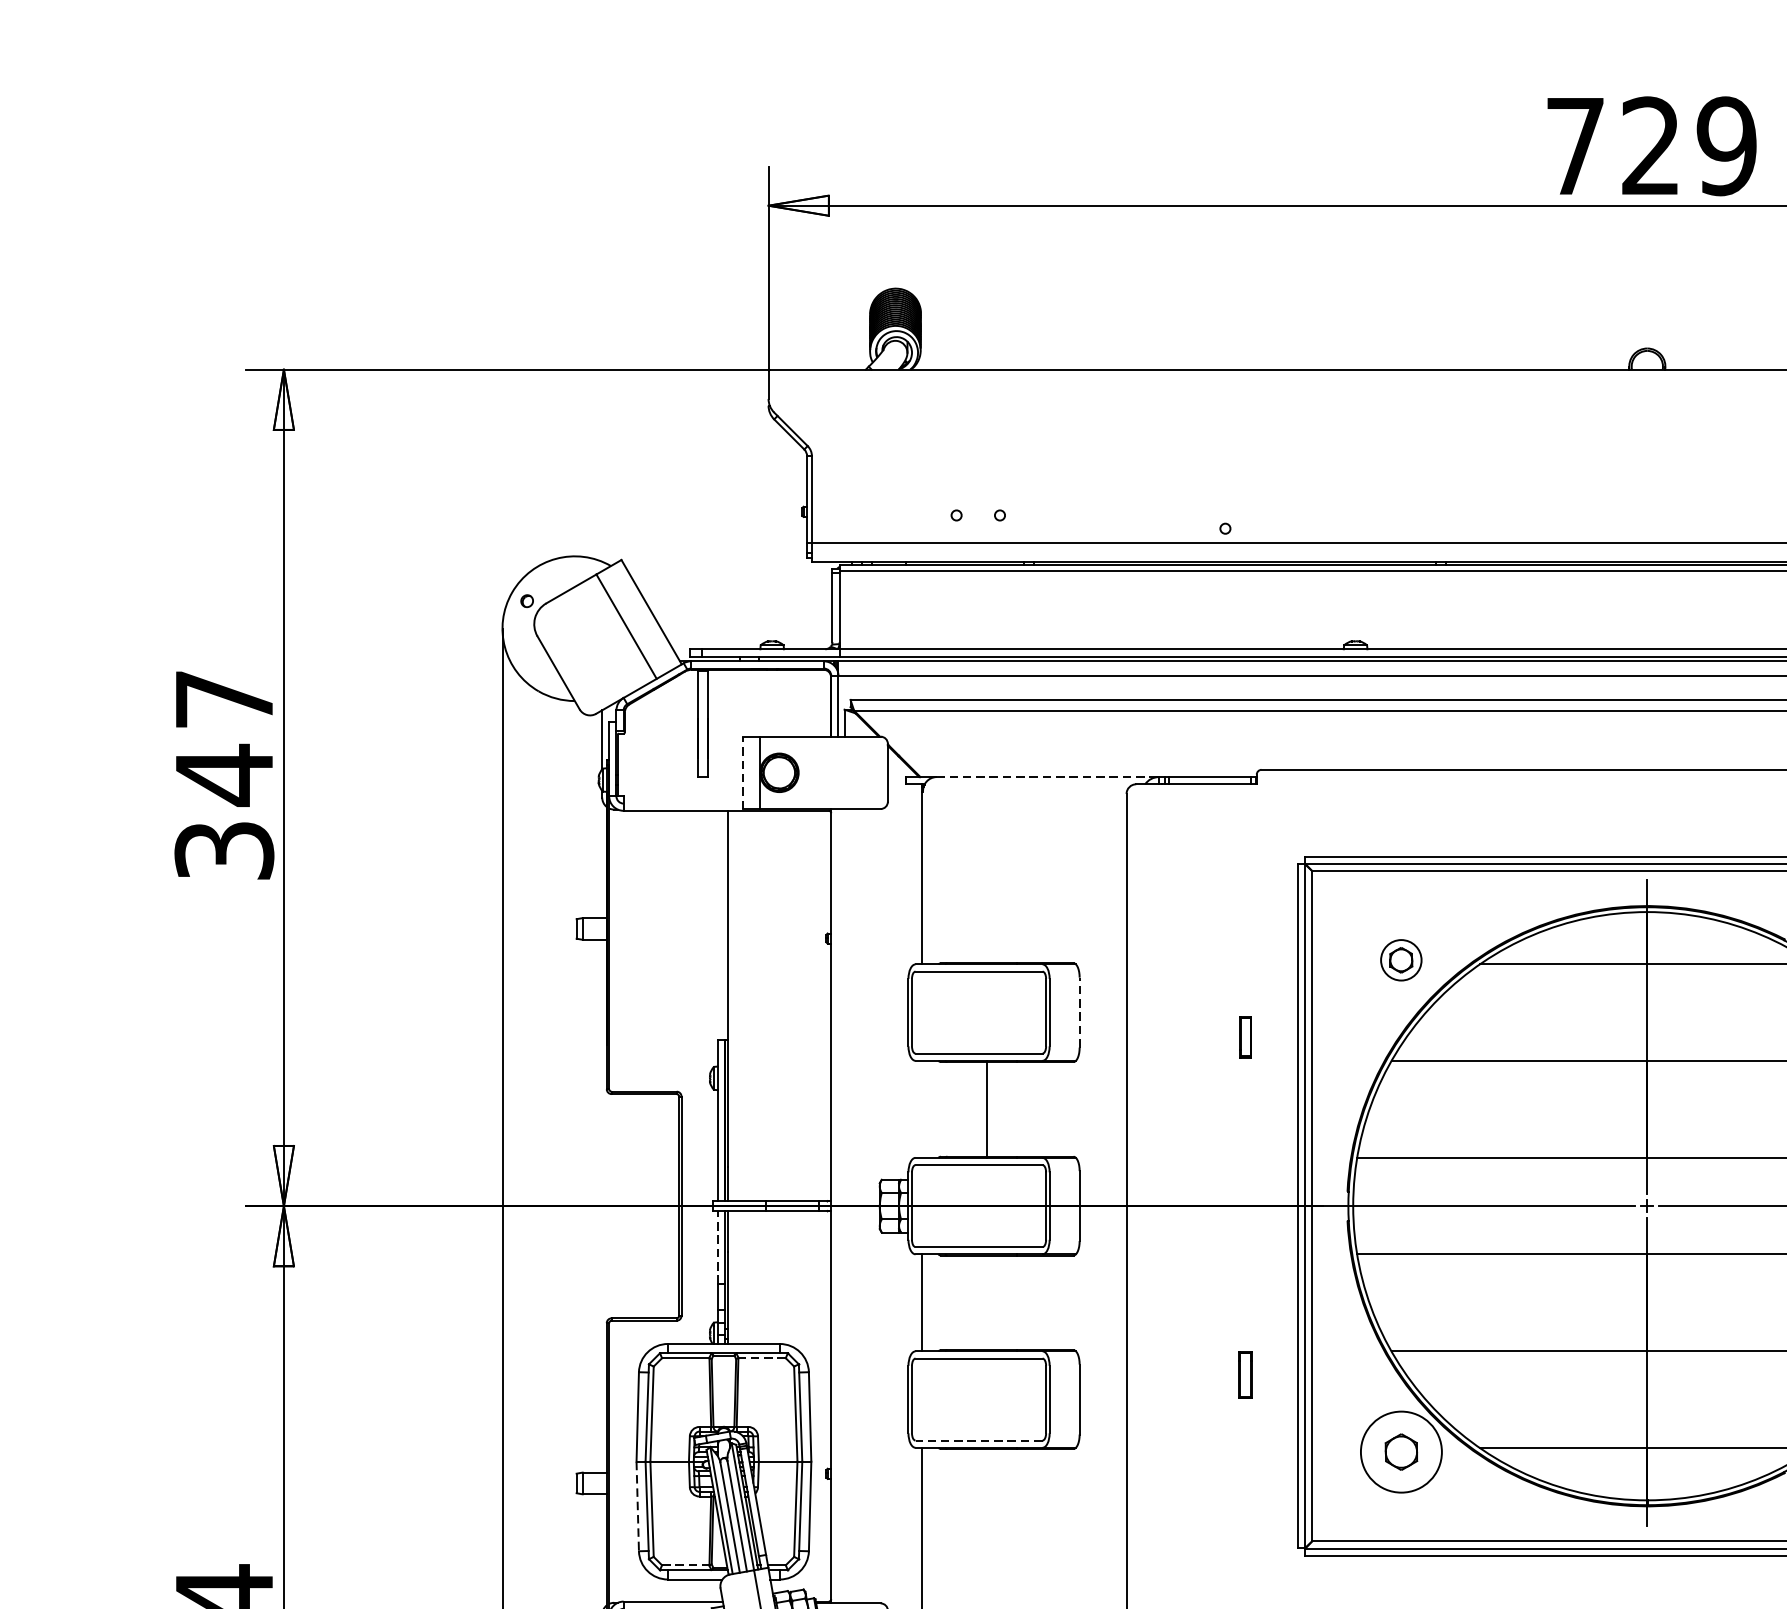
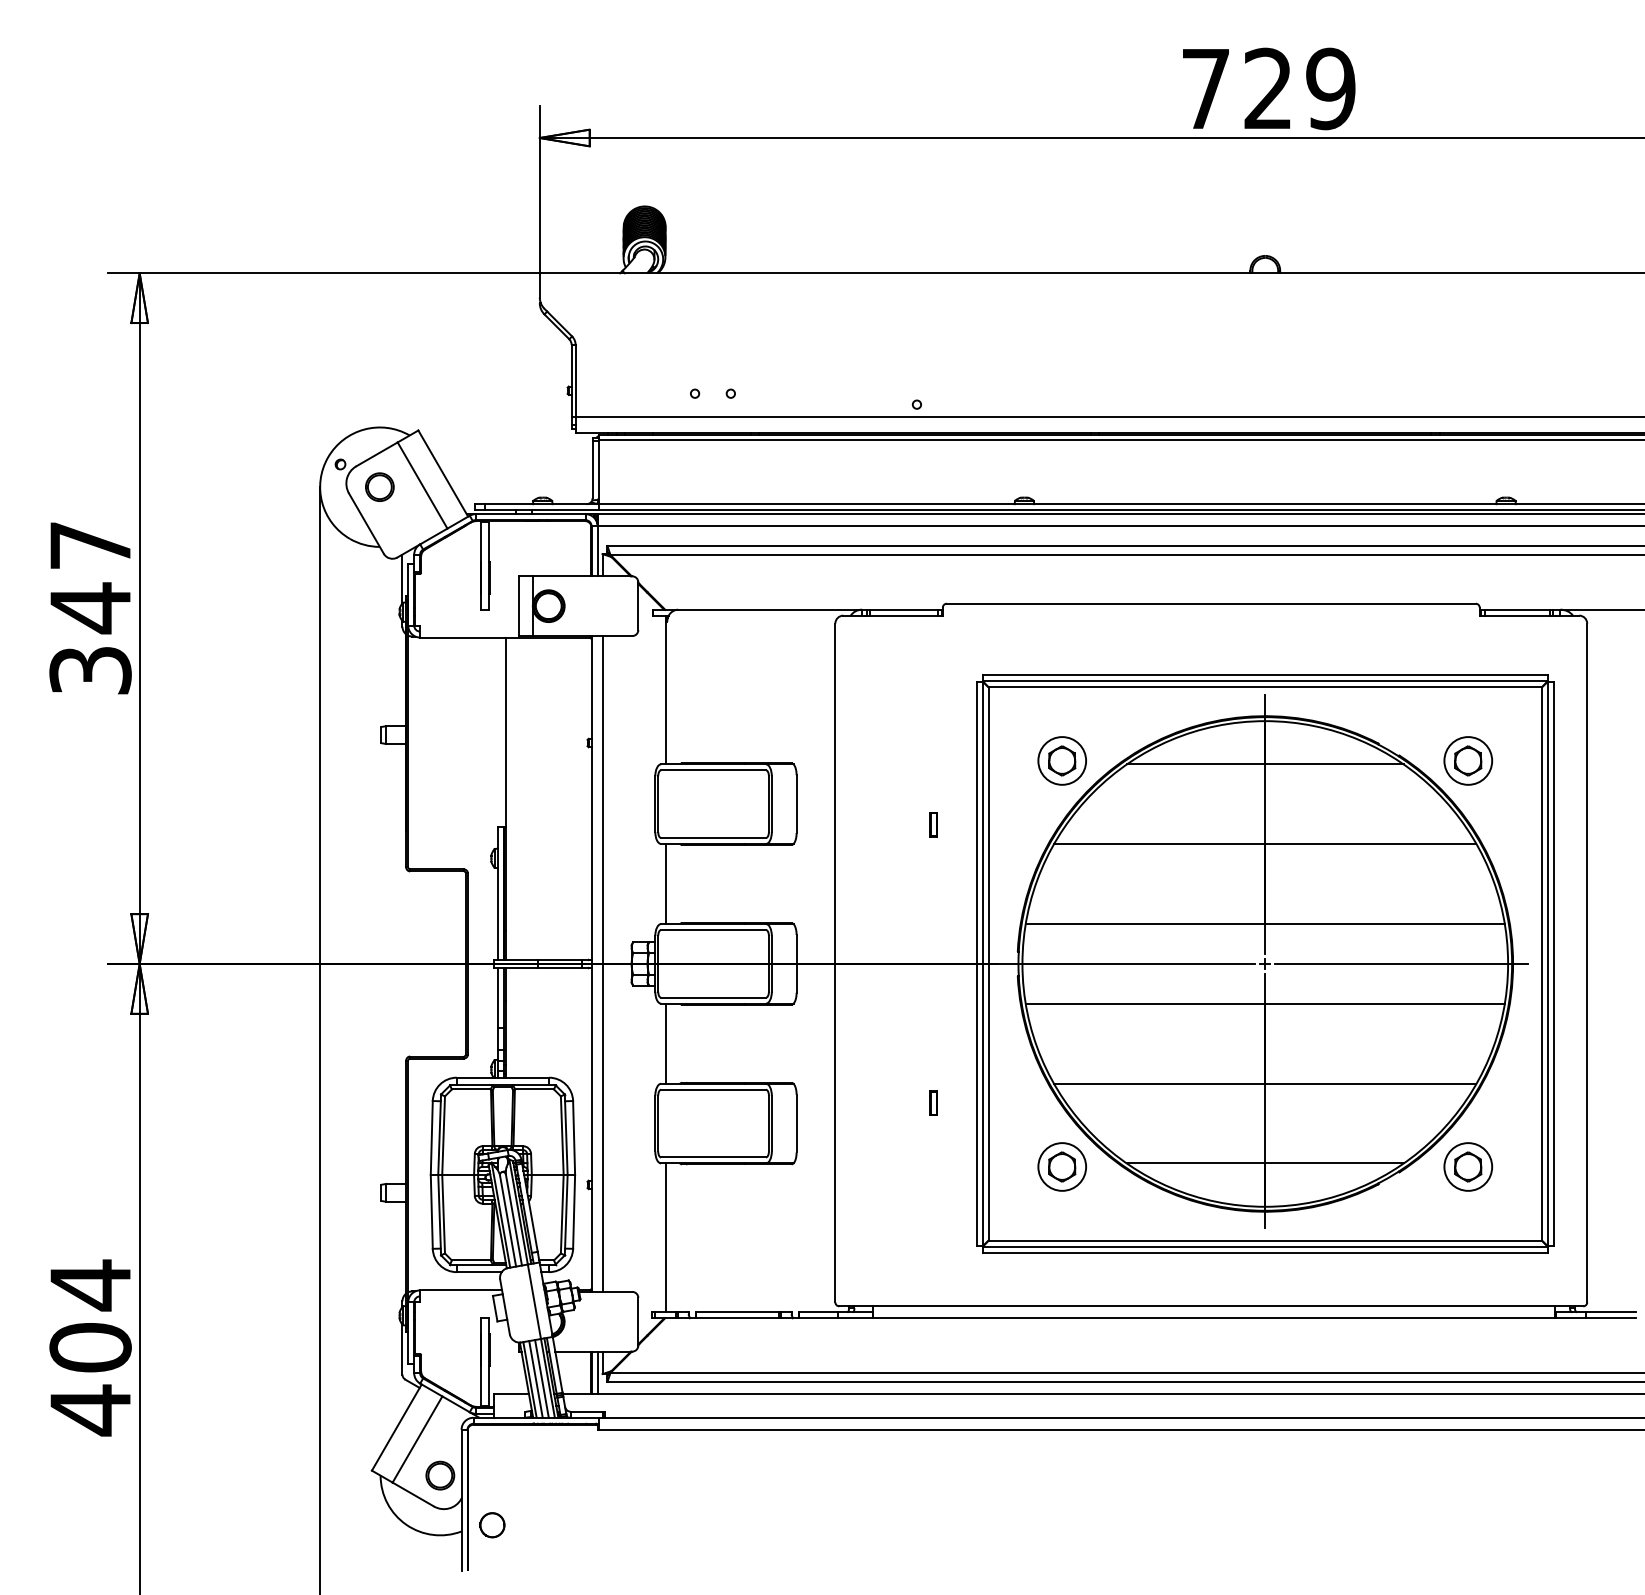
part: (574, 627) -> (379, 486), added
line: (742, 773) -> (518, 606), dashed -> solid
line: (1048, 776) -> (770, 609), dashed -> solid
part: (1400, 959) -> (1061, 760), size x1.43
line: (1079, 1013) -> (796, 804), dashed -> solid
part: (1245, 1037) -> (933, 824), size x0.71
line: (987, 1108) -> (666, 883), moved
line: (844, 1205) -> (602, 963), added
line: (718, 1246) -> (498, 997), dashed -> solid
line: (762, 1358) -> (534, 1089), dashed -> solid
part: (1245, 1374) -> (933, 1102), size x0.62
line: (978, 1440) -> (713, 1157), dashed -> solid
circle: (1401, 1451) -> (1062, 1166), size x0.71
line: (637, 1506) -> (431, 1211), dashed -> solid
line: (685, 1565) -> (471, 1260), dashed -> solid

